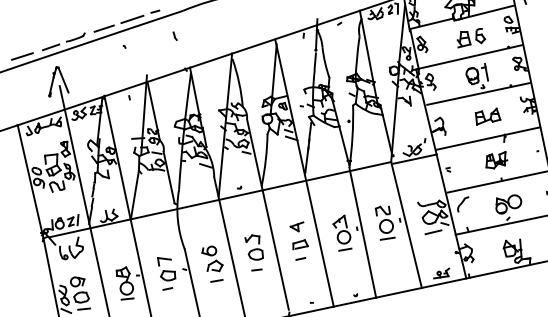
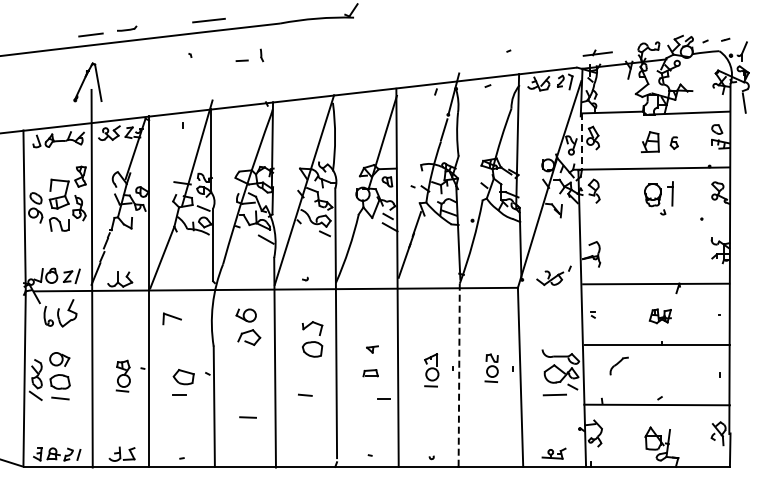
line: (154, 11) -> (241, 60), moved
line: (104, 28) -> (168, 24), removed
part: (480, 35) -> (674, 142), size x0.6
part: (75, 37) -> (126, 28), size x0.7
line: (414, 49) -> (581, 142), solid -> dashed
line: (22, 56) -> (49, 38), removed
line: (479, 93) -> (656, 220), removed
part: (486, 116) -> (660, 253), removed
line: (414, 159) -> (550, 290), removed
part: (496, 160) -> (660, 316), size x0.7
part: (462, 204) -> (618, 365), moved
part: (508, 204) -> (664, 378), removed
part: (384, 223) -> (491, 368), size x0.6
part: (297, 227) -> (372, 349), size x0.6
line: (363, 232) -> (459, 375), solid -> dashed
part: (342, 233) -> (431, 370), size x0.7
part: (299, 244) -> (370, 372), size x0.7
part: (254, 247) -> (312, 339), moved
part: (212, 258) -> (248, 326), moved
line: (300, 258) -> (383, 398), moved
part: (164, 260) -> (171, 318), moved
line: (216, 280) -> (247, 417), moved
part: (125, 284) -> (123, 376), size x0.7

